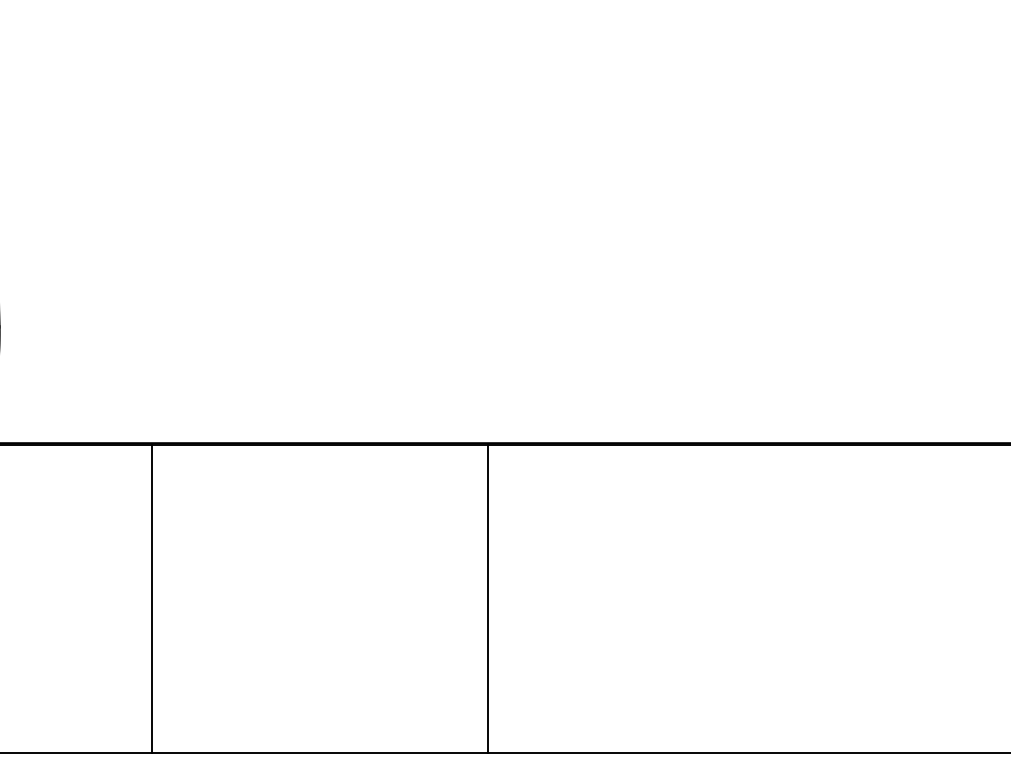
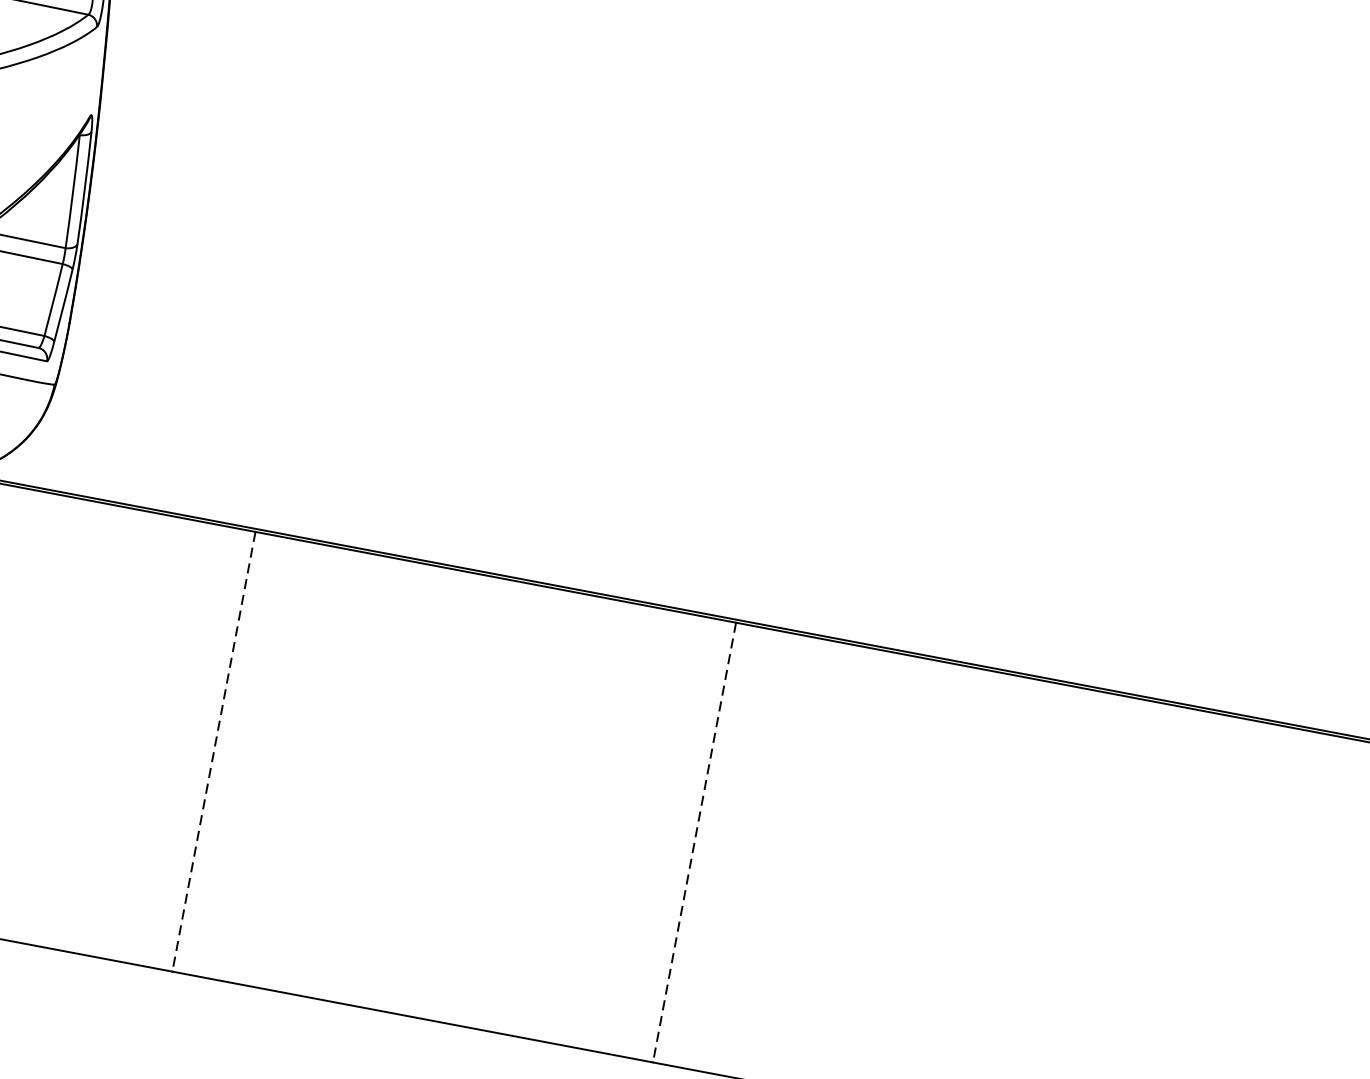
line: (151, 598) -> (213, 751), solid -> dashed
line: (487, 598) -> (694, 841), solid -> dashed

